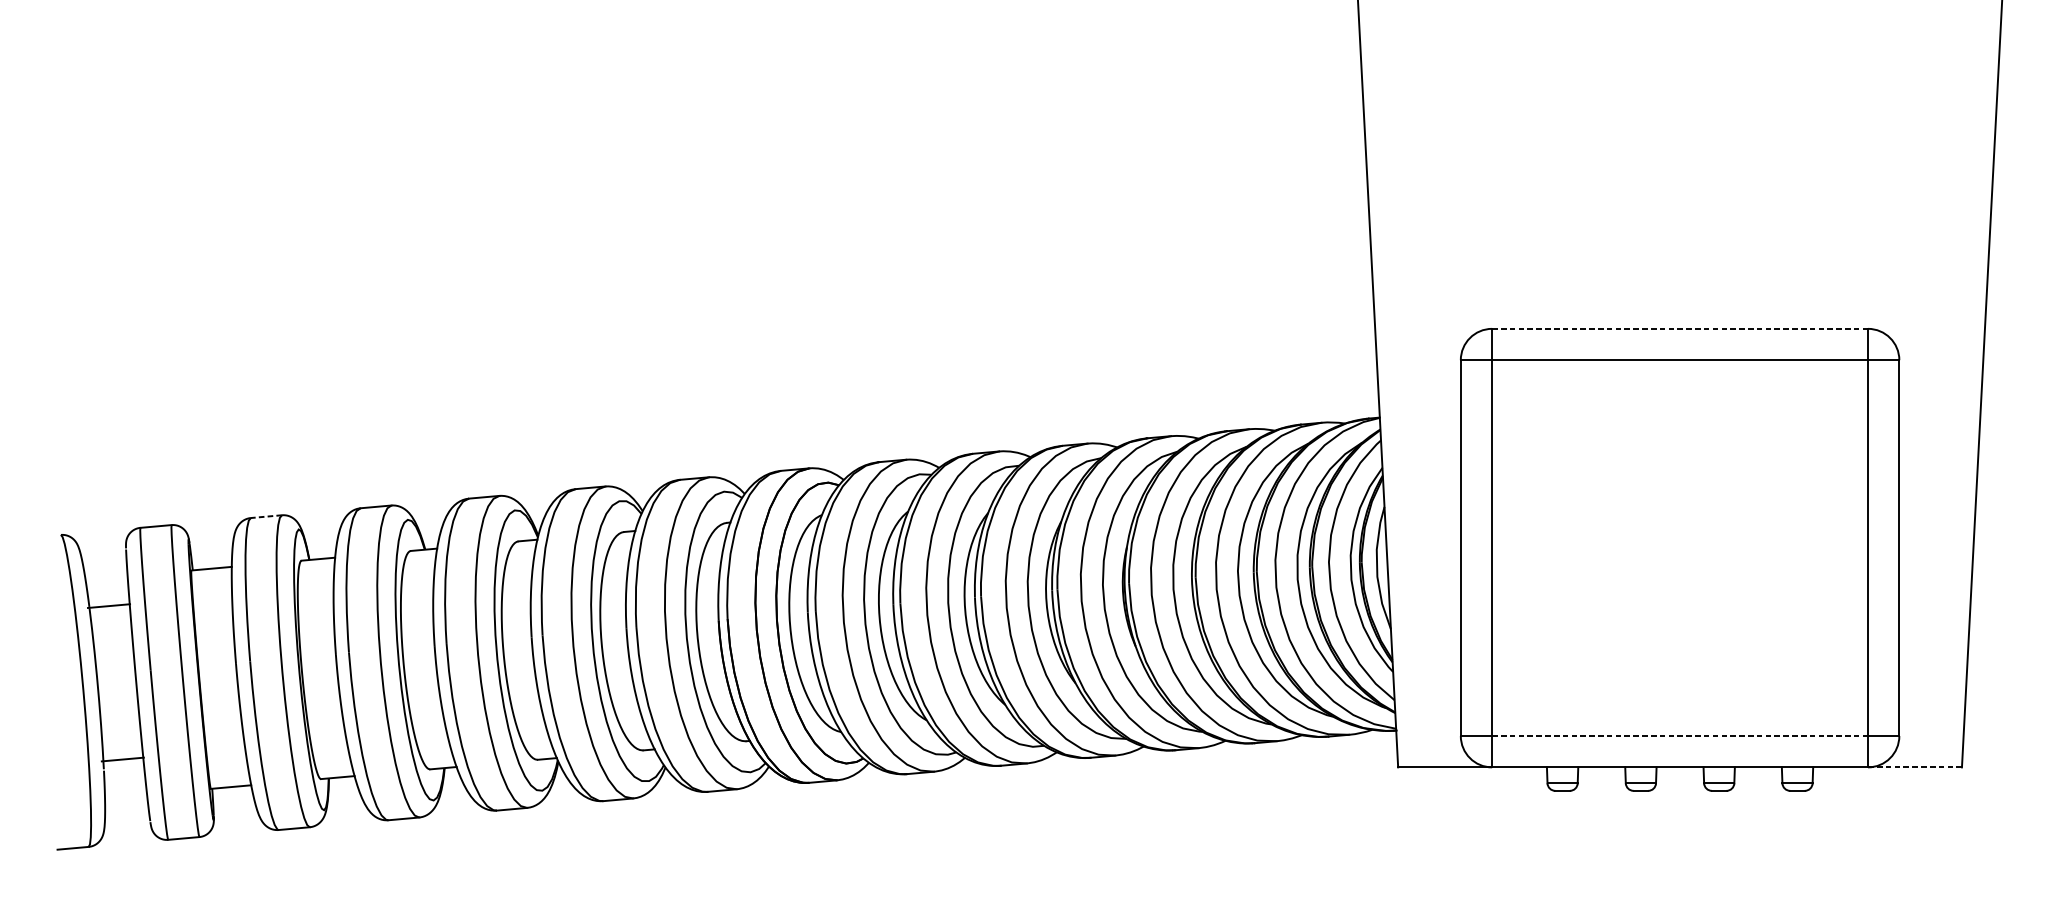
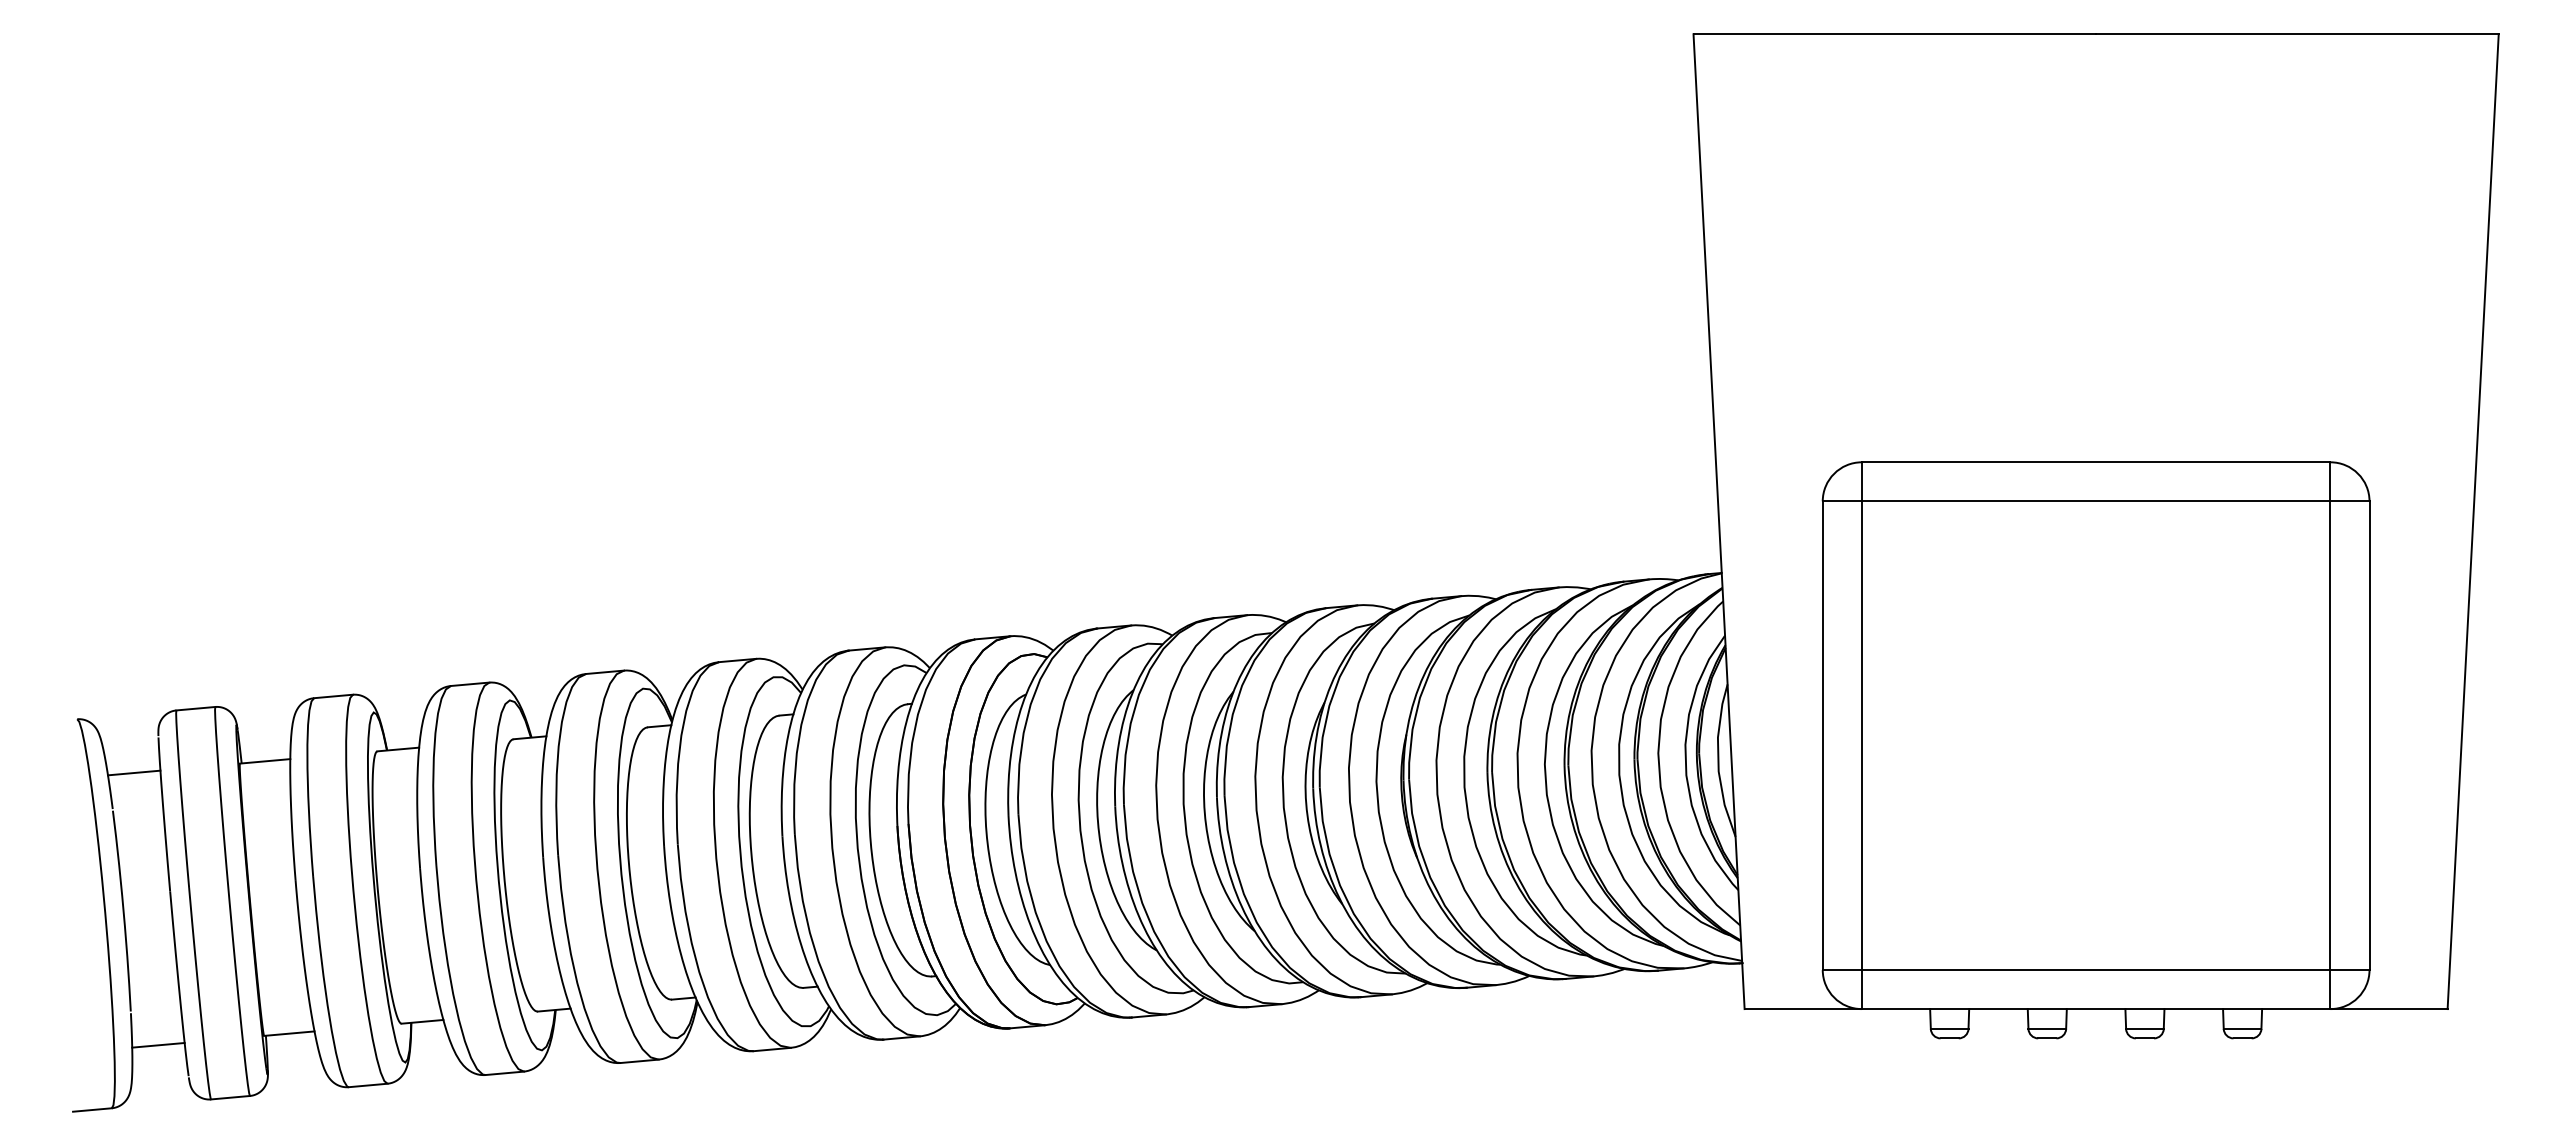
line: (1680, 329) -> (2096, 462), dashed -> solid
line: (266, 516) -> (333, 696), dashed -> solid
line: (108, 605) -> (133, 772), moved
line: (1680, 736) -> (2096, 970), dashed -> solid
line: (122, 758) -> (158, 1044), moved
line: (1915, 767) -> (2389, 1009), dashed -> solid

